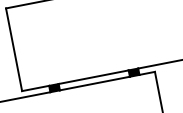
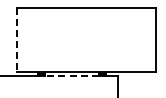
line: (13, 49) -> (16, 39), solid -> dashed
line: (94, 83) -> (71, 76), solid -> dashed

